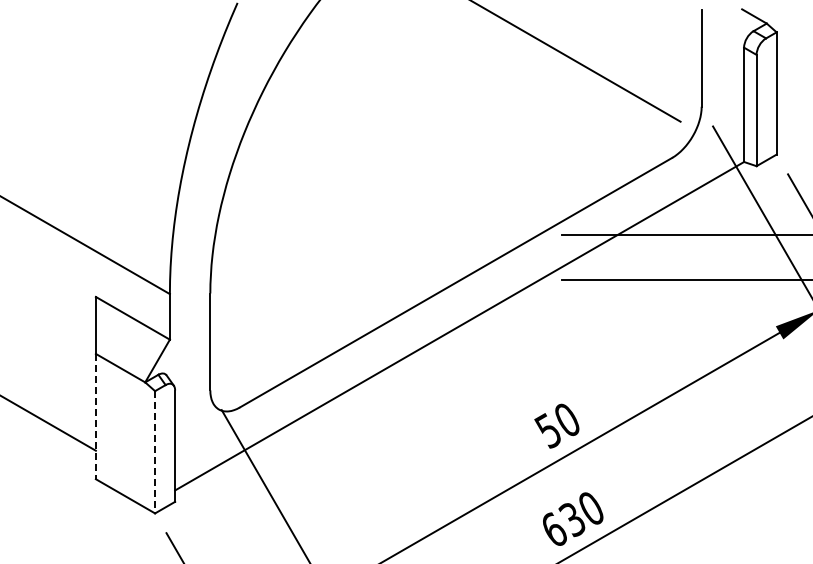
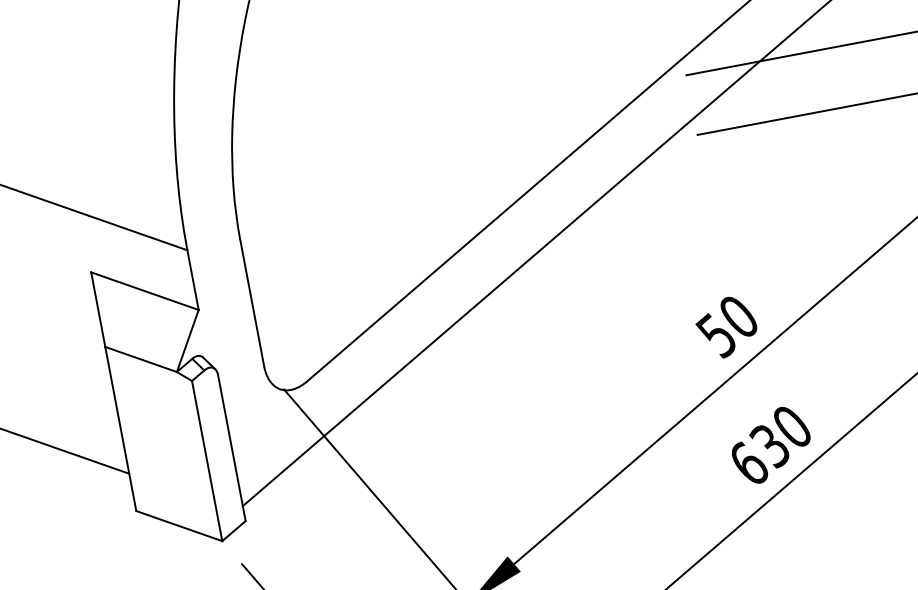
line: (95, 416) -> (120, 428), dashed -> solid
line: (155, 452) -> (207, 461), dashed -> solid

